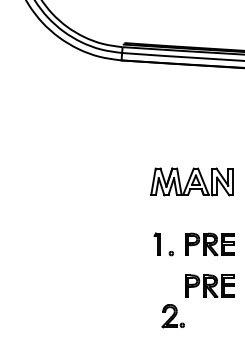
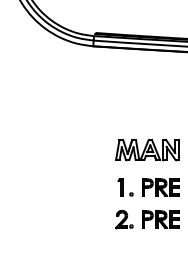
part: (191, 181) -> (146, 149), moved
part: (172, 316) -> (123, 219), moved

